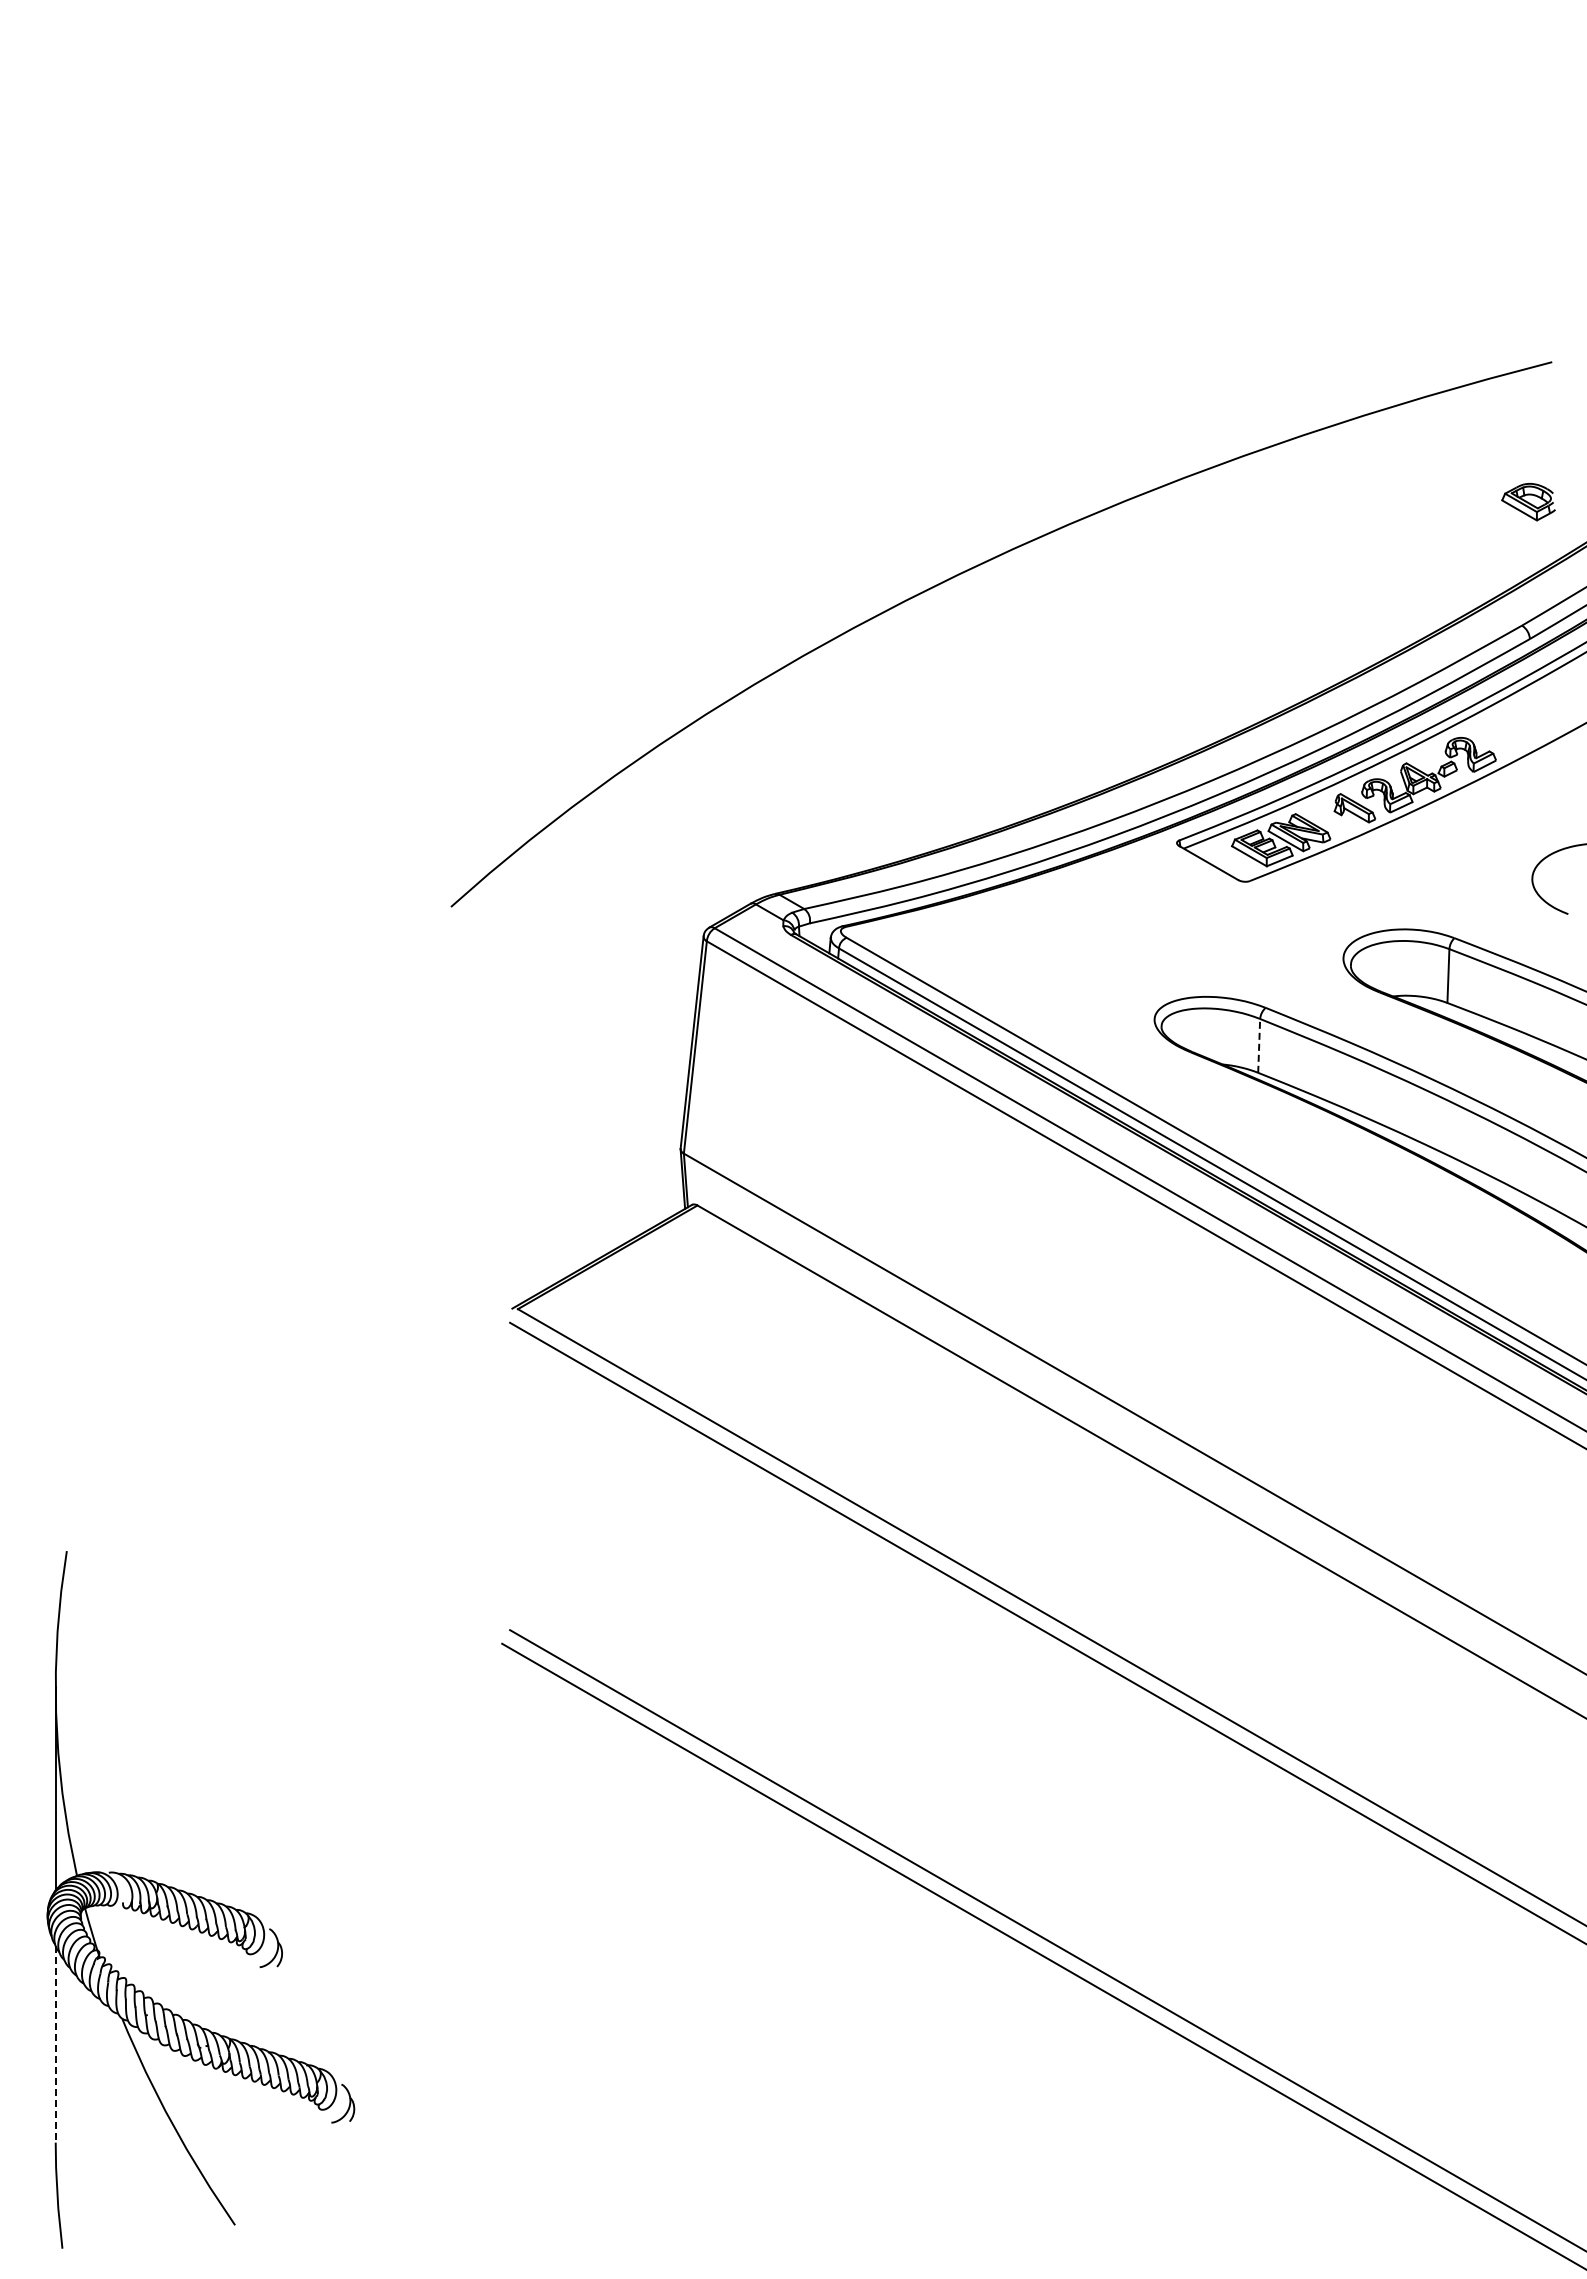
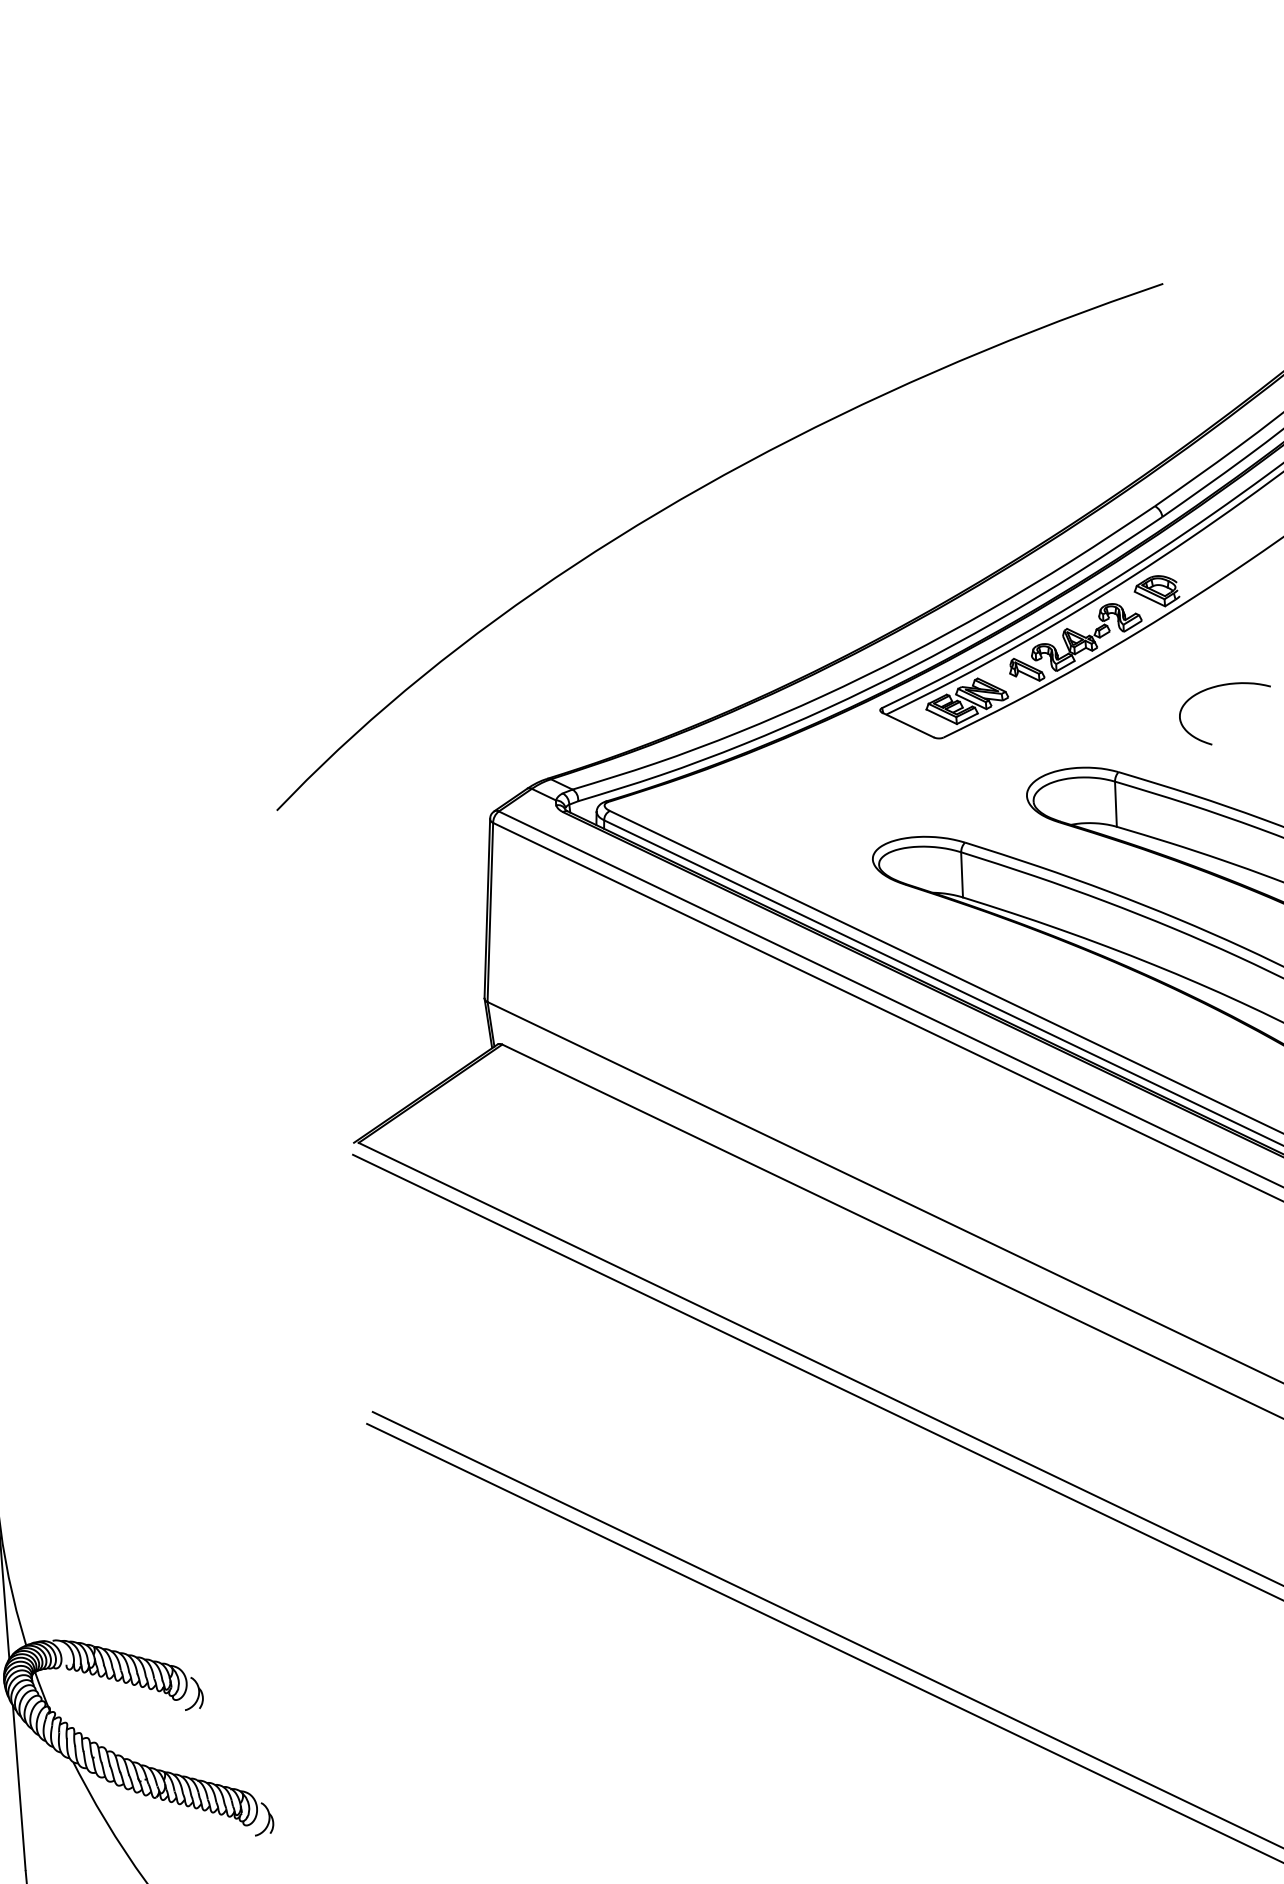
part: (1528, 502) -> (1156, 591), moved
line: (1259, 1045) -> (962, 874), dashed -> solid
line: (55, 2044) -> (19, 1788), dashed -> solid

